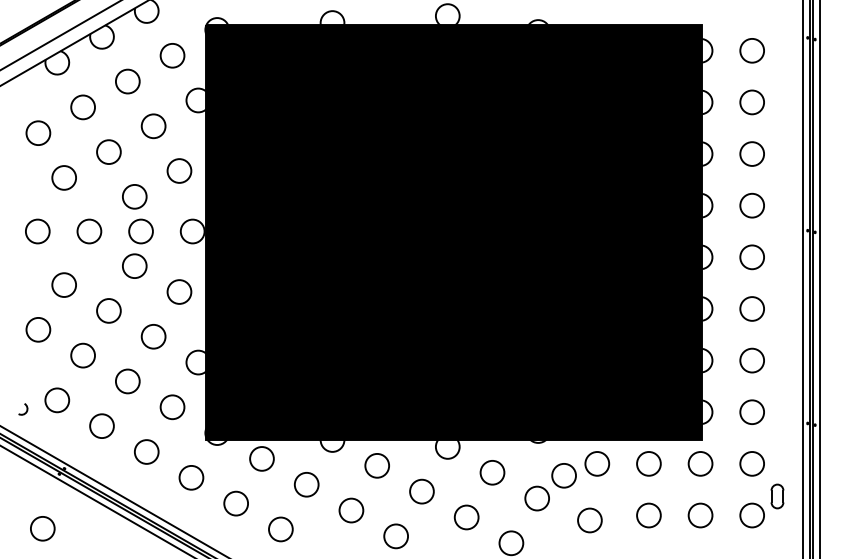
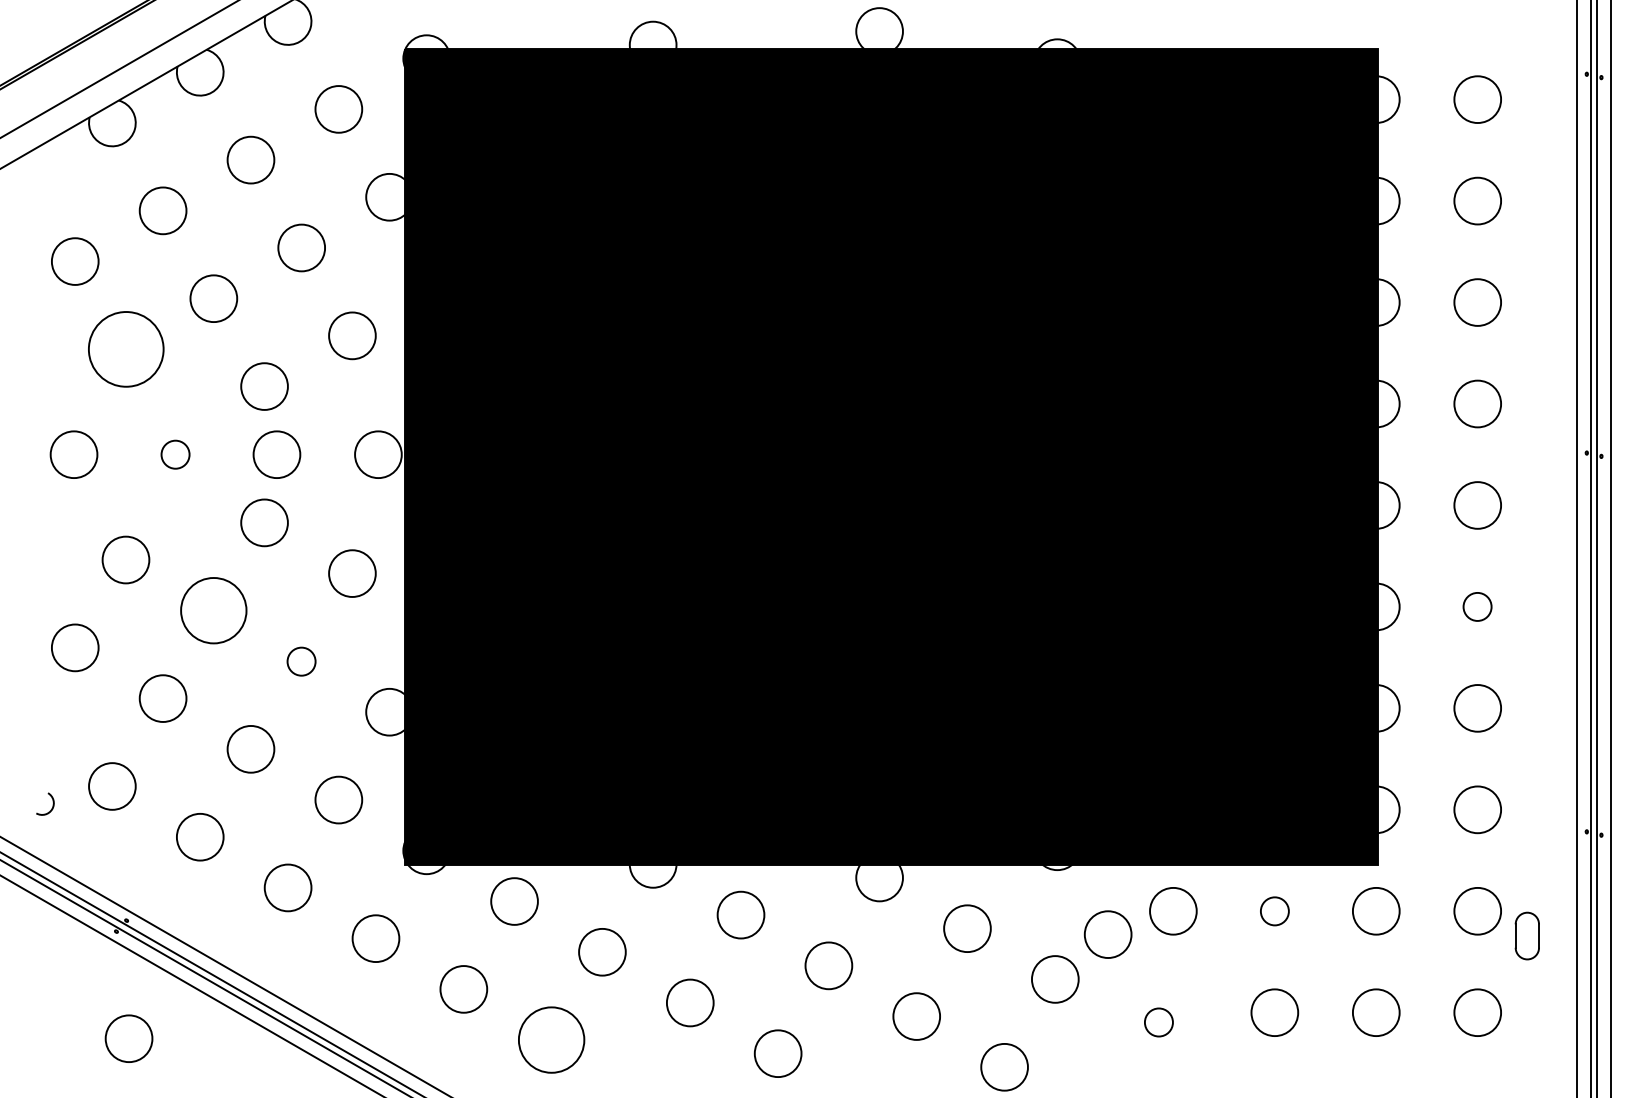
circle: (63, 177) -> (124, 348), size x1.6
circle: (89, 231) -> (175, 454), size x0.6
circle: (751, 308) -> (1476, 605), size x0.6
circle: (108, 310) -> (212, 609), size x1.4
circle: (153, 336) -> (301, 660), size x0.6
circle: (648, 463) -> (1273, 910), size x0.6
part: (777, 496) -> (1527, 936), moved
circle: (589, 520) -> (1158, 1022), size x0.6
circle: (42, 528) -> (128, 1038), moved
circle: (280, 529) -> (550, 1040), size x1.4

